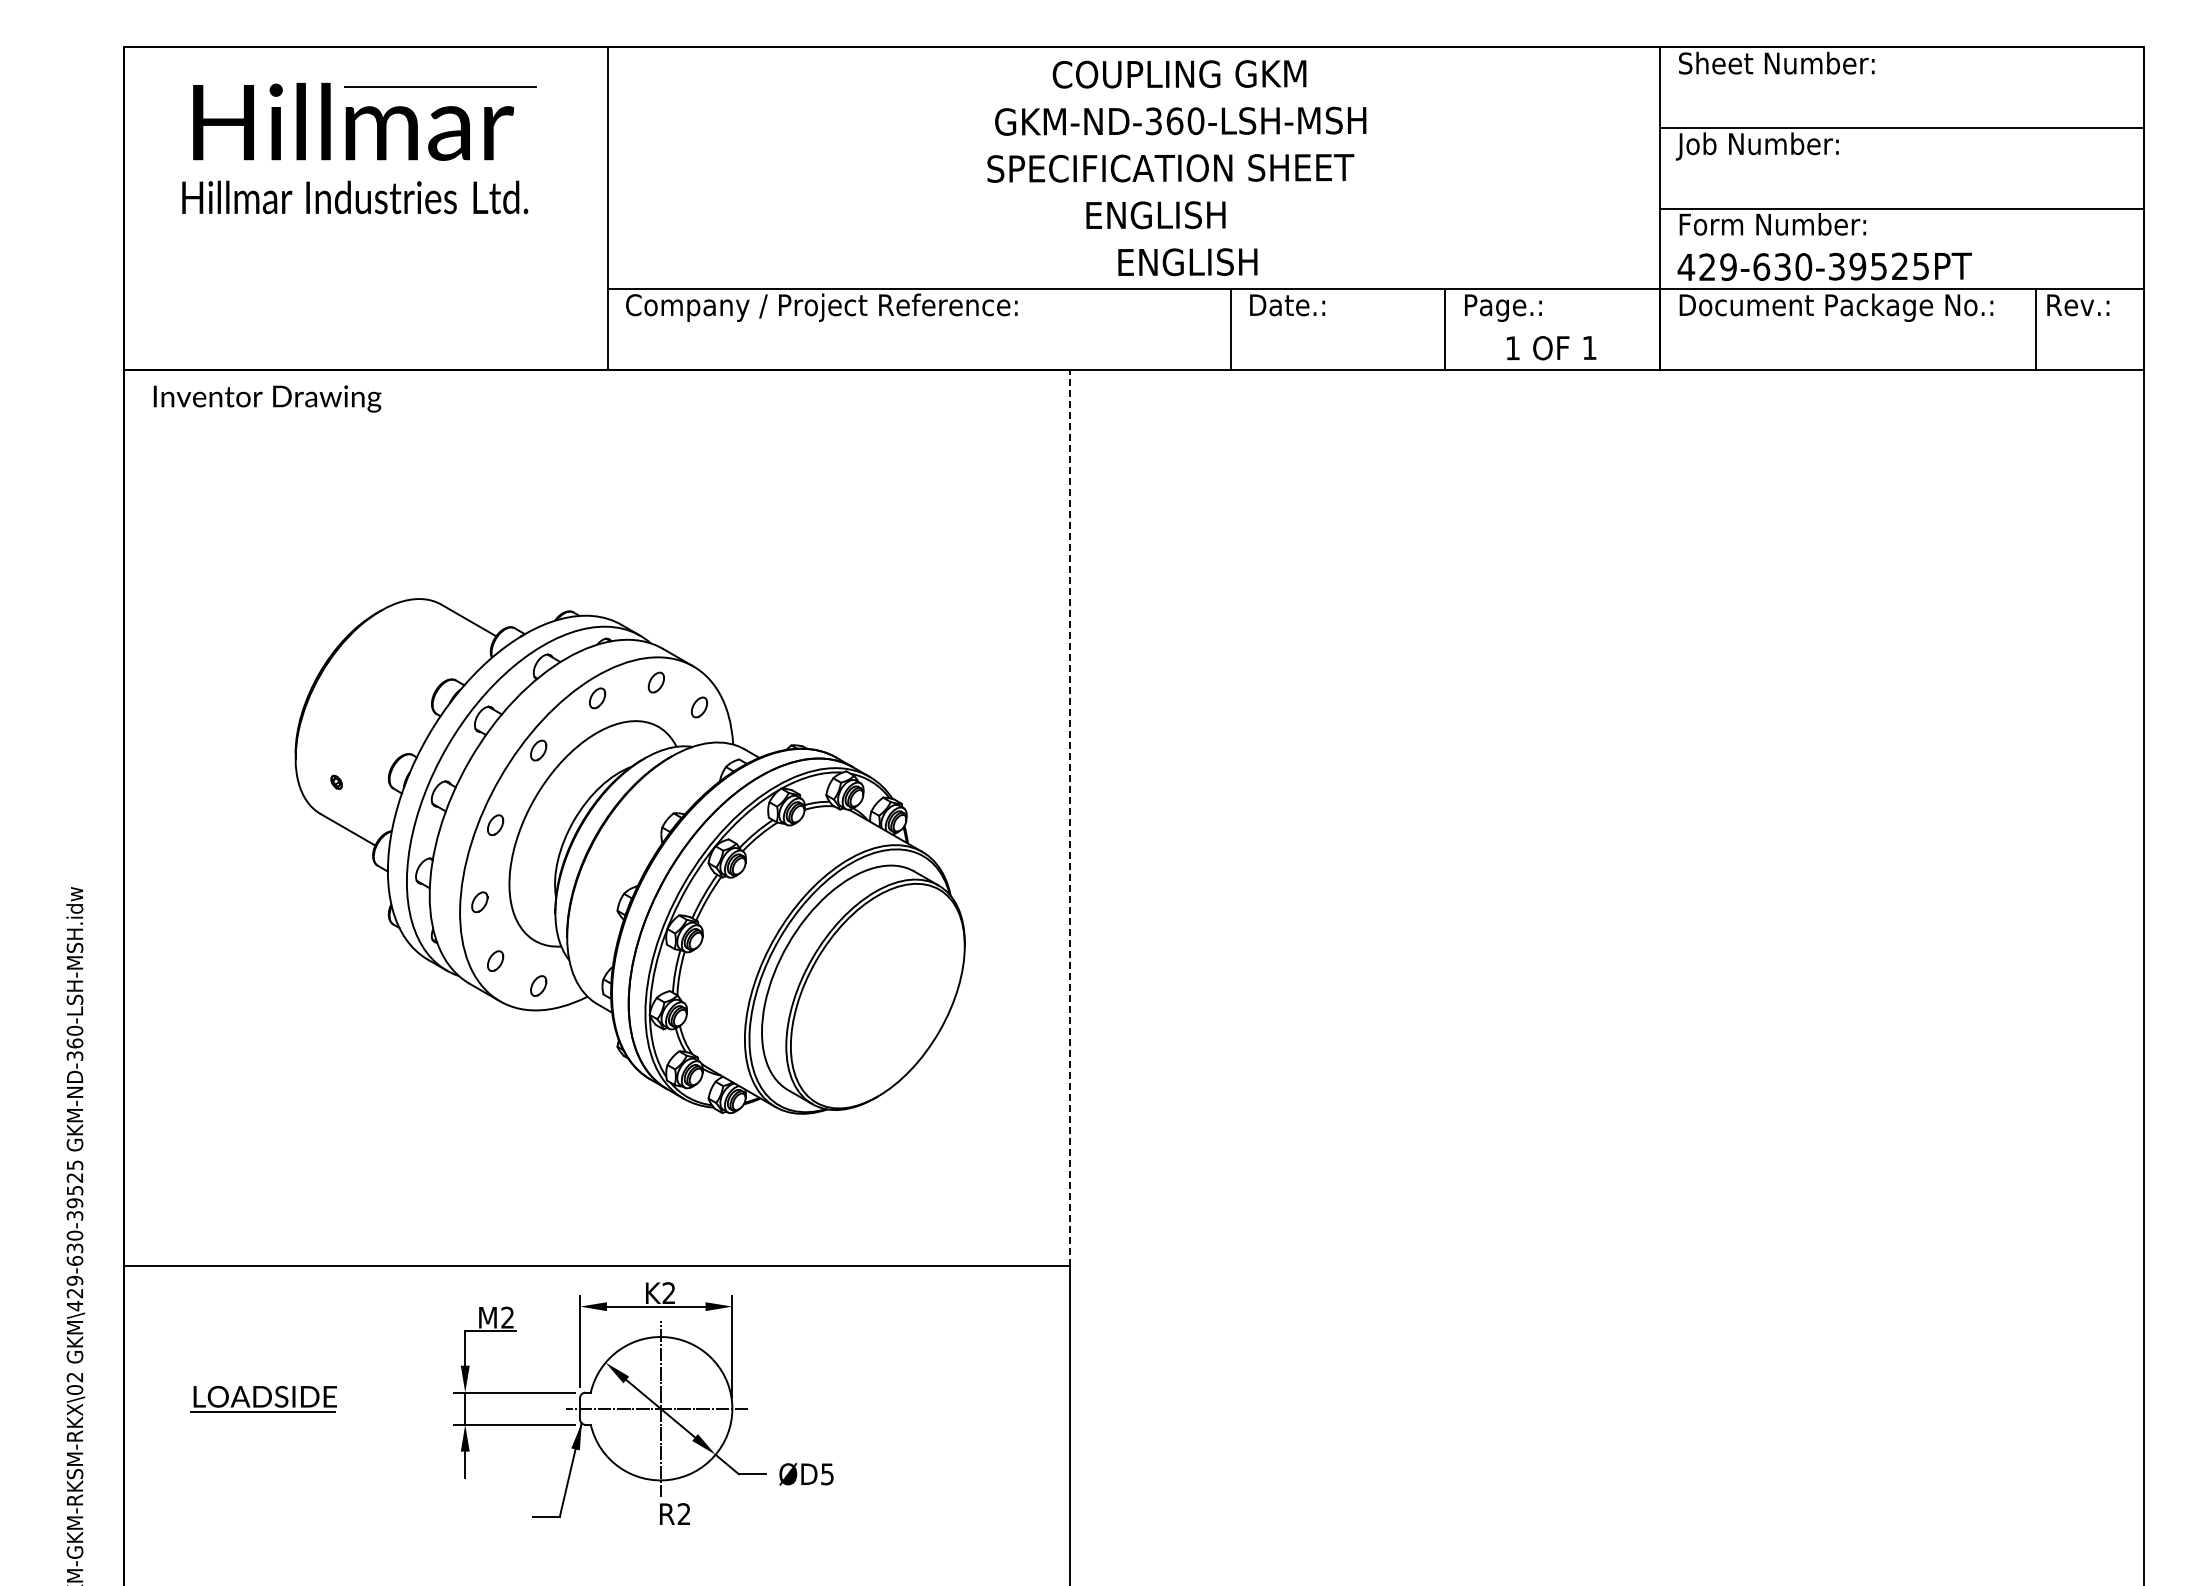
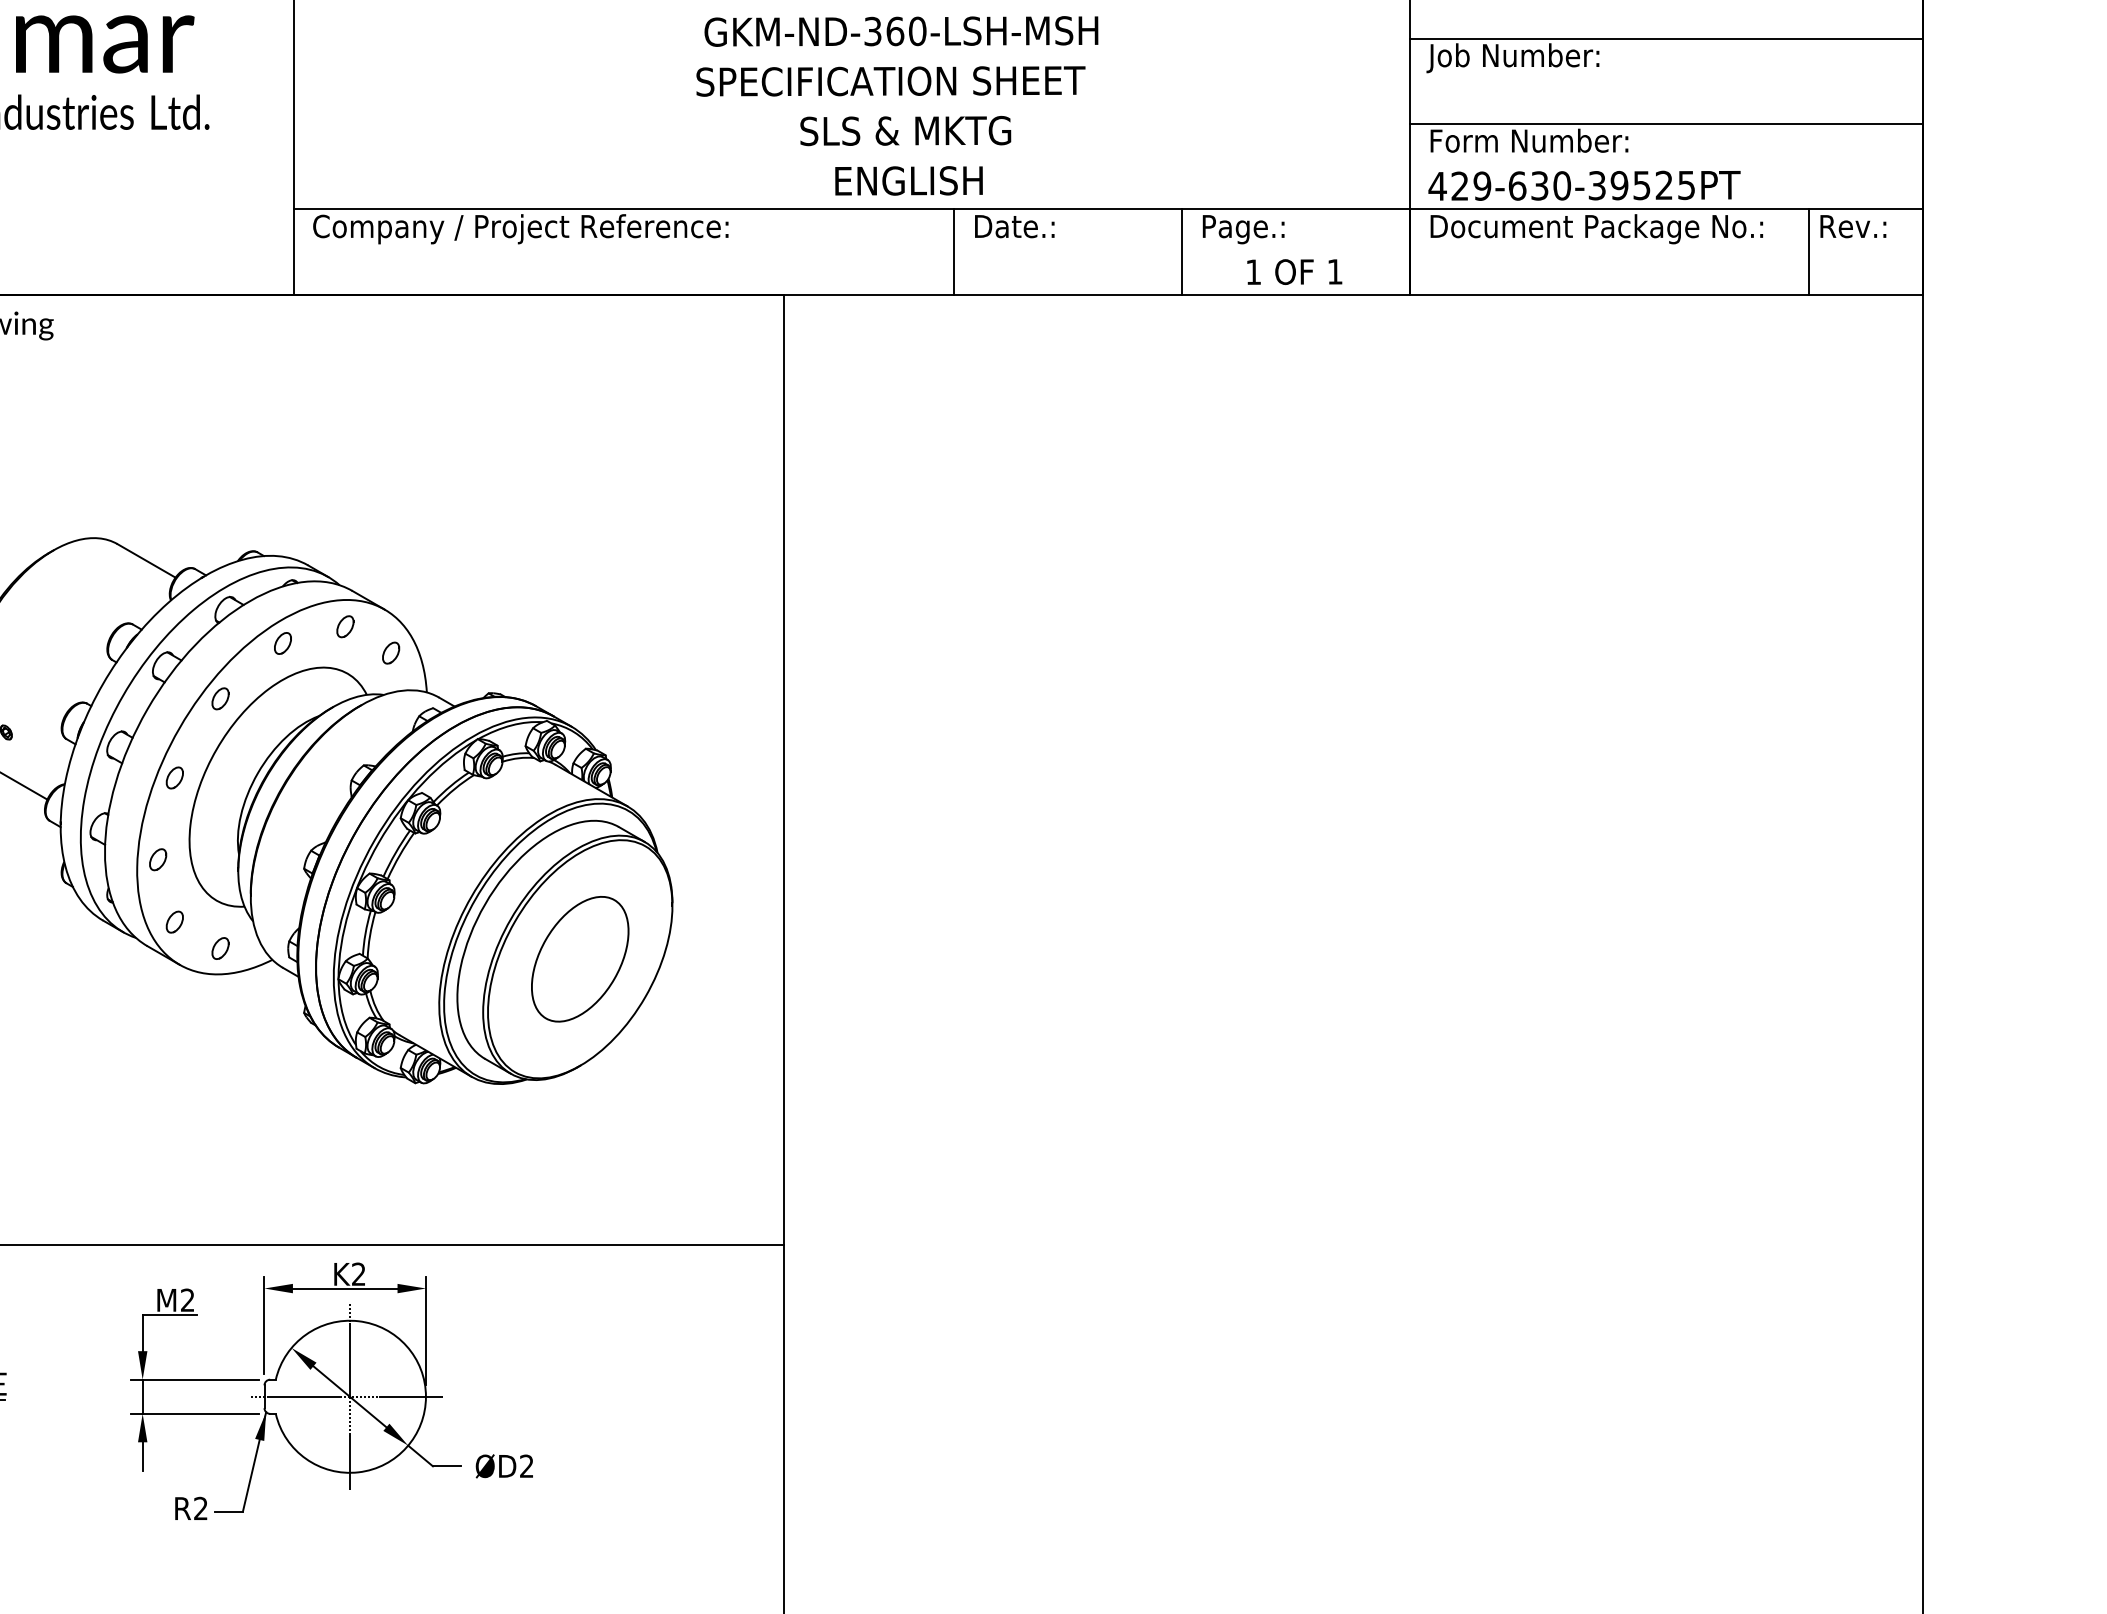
text: (1184, 214) -> (905, 130), ENGLISH -> SLS & MKTG
line: (1069, 817) -> (783, 769), dashed -> solid
part: (877, 995) -> (579, 958), added
text: (827, 1474) -> (526, 1466), ØD5 -> ØD2
text: (674, 1513) -> (190, 1507), moved

